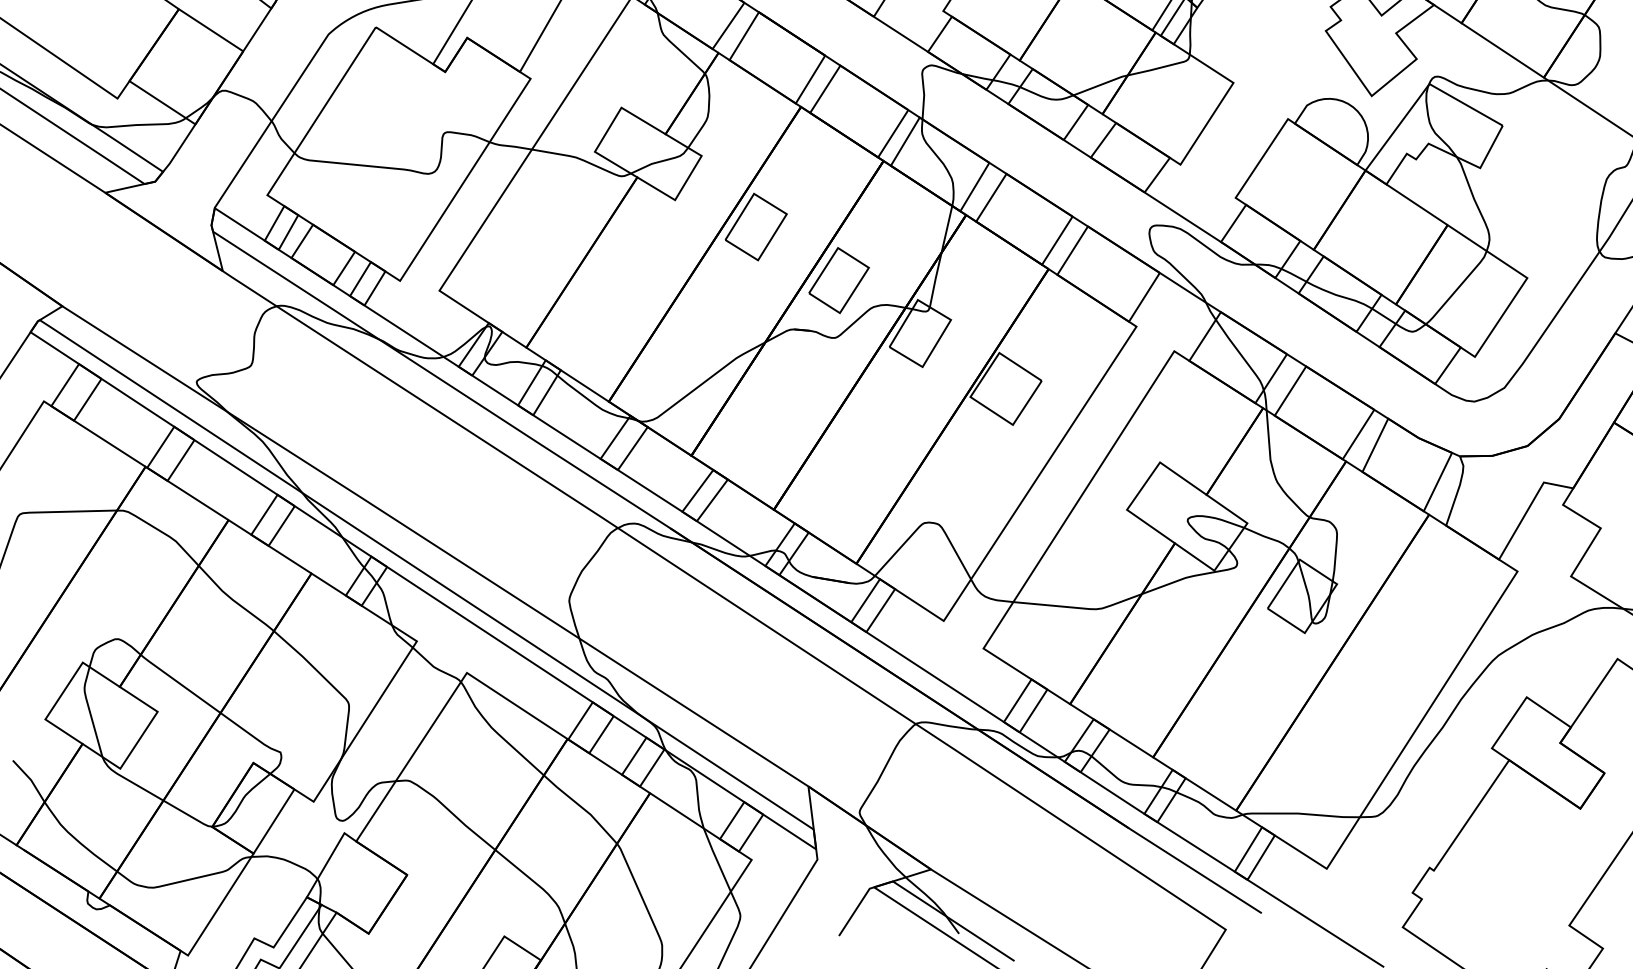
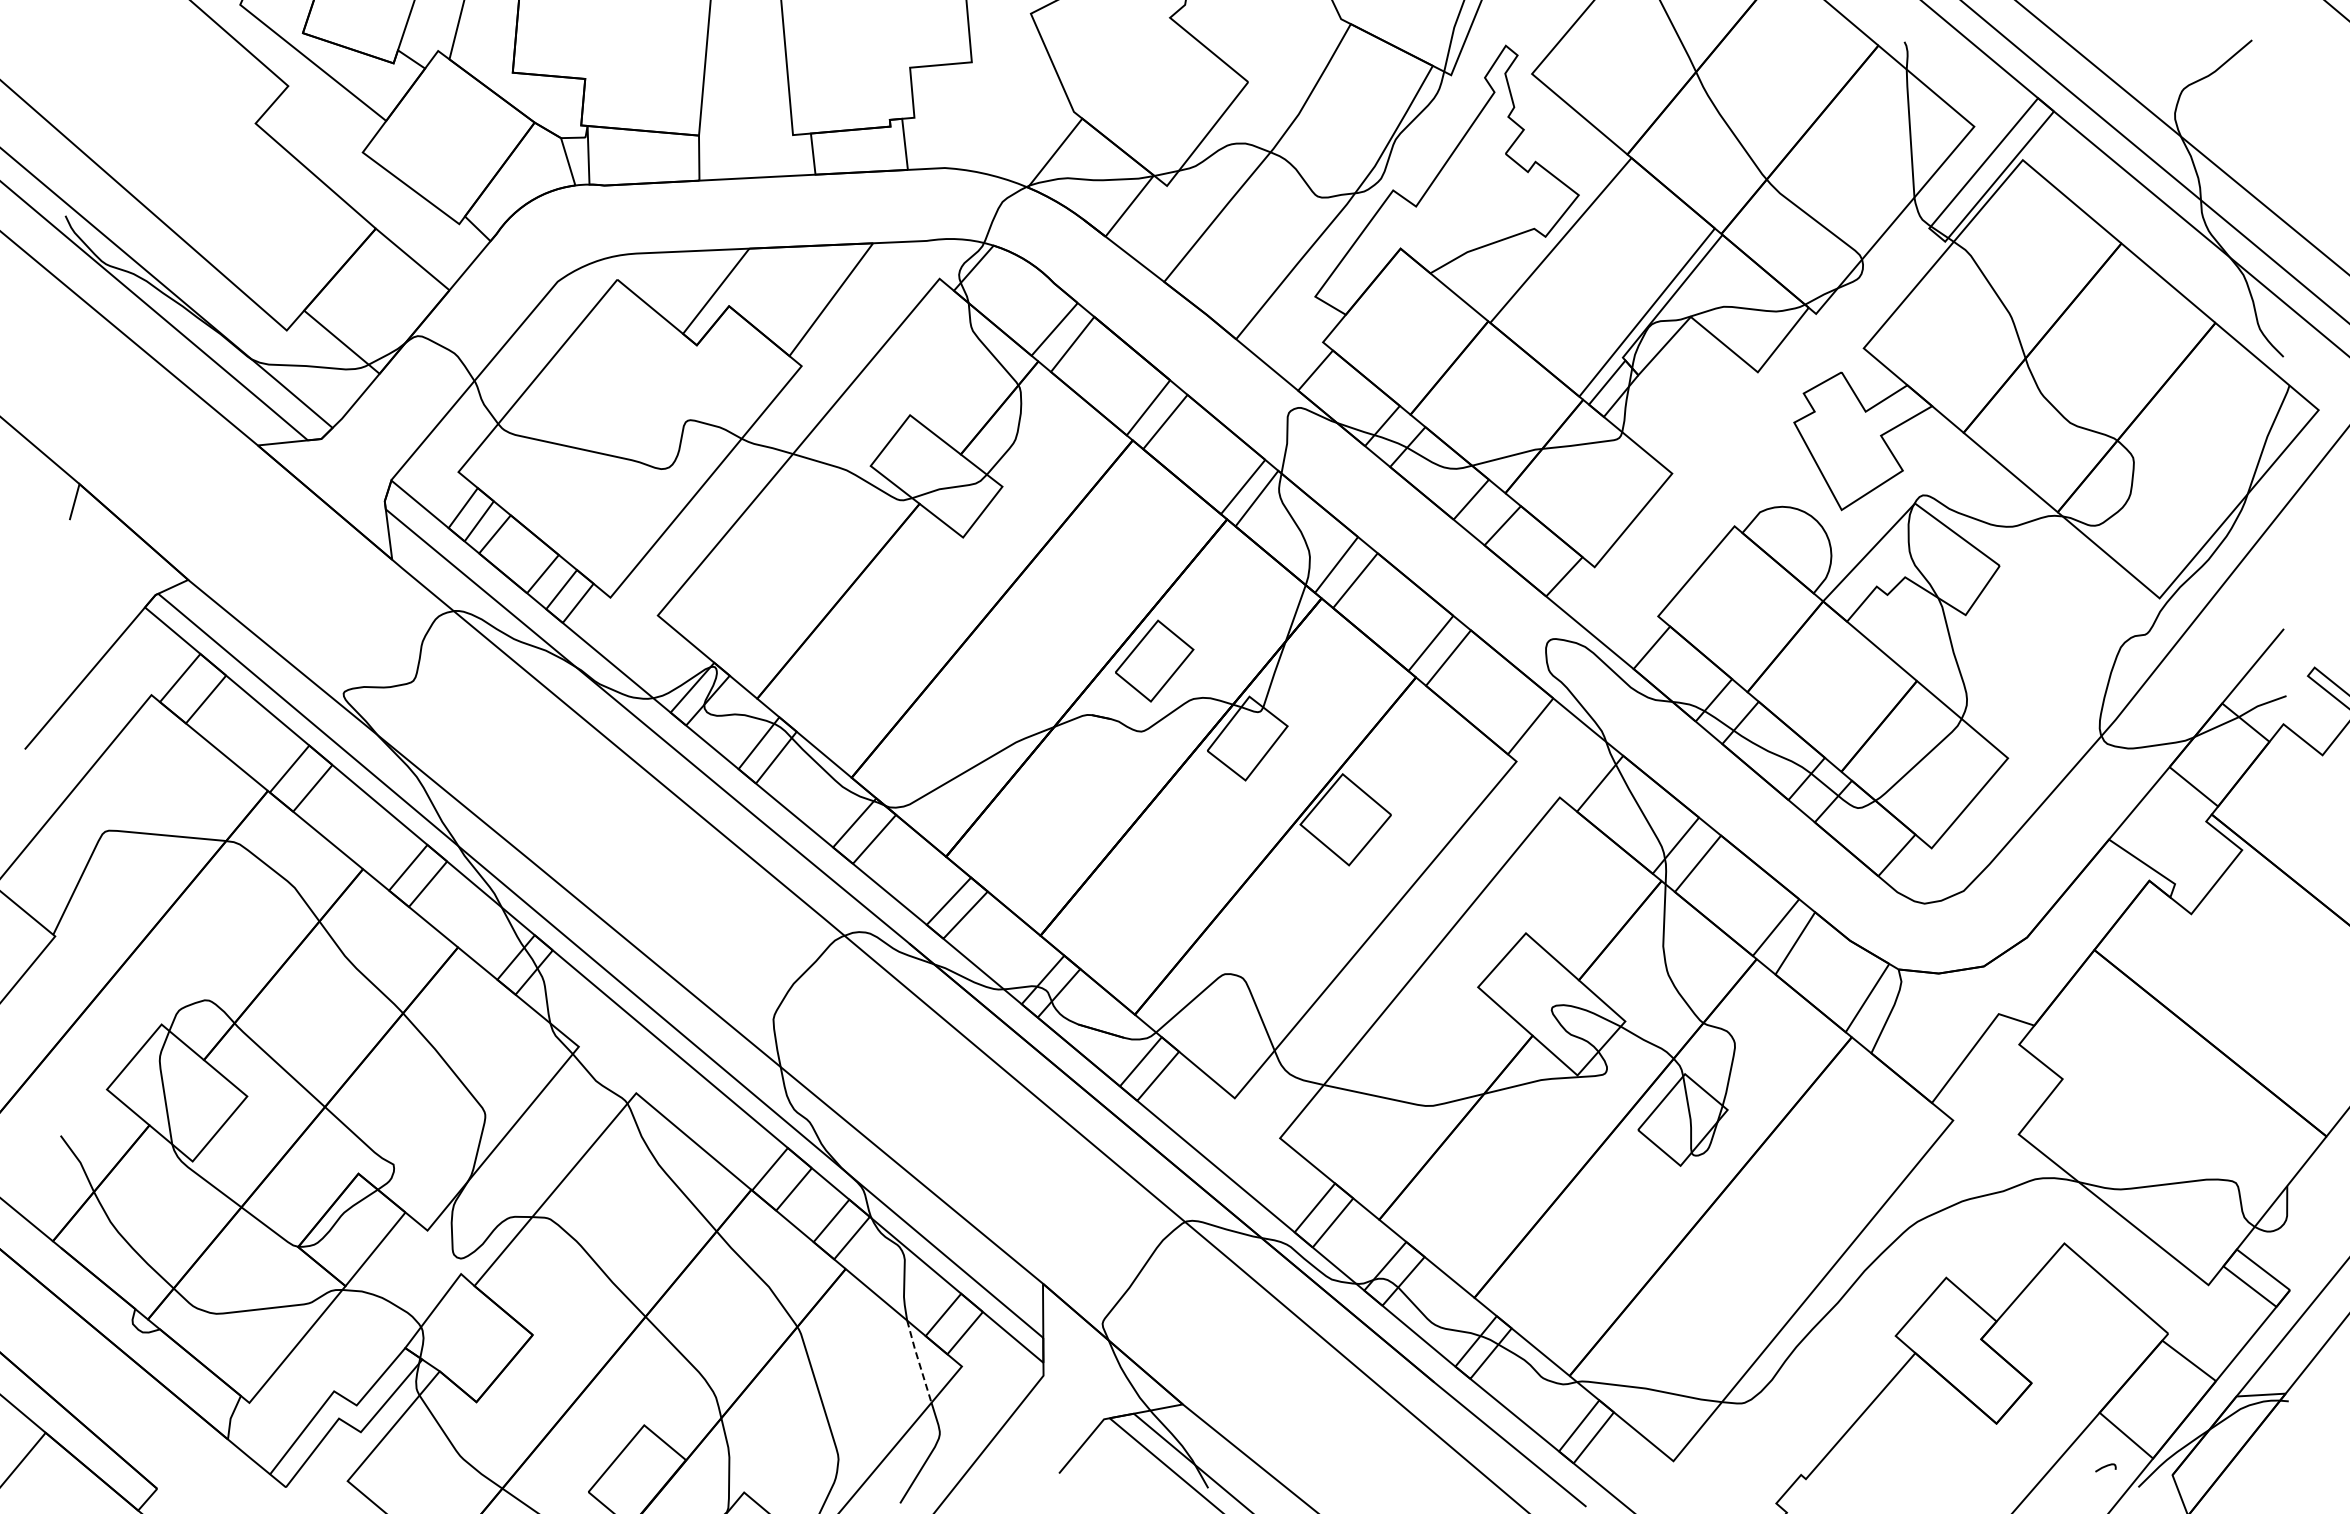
part: (756, 226) -> (1059, 582), removed
line: (716, 860) -> (918, 1361), solid -> dashed

